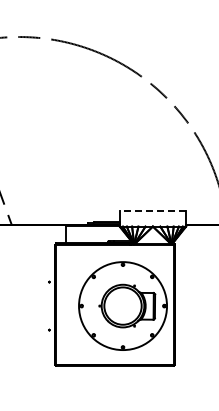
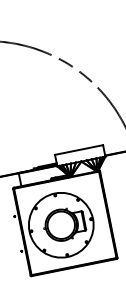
line: (152, 210) -> (78, 149), dashed -> solid
part: (122, 305) -> (60, 224), moved

